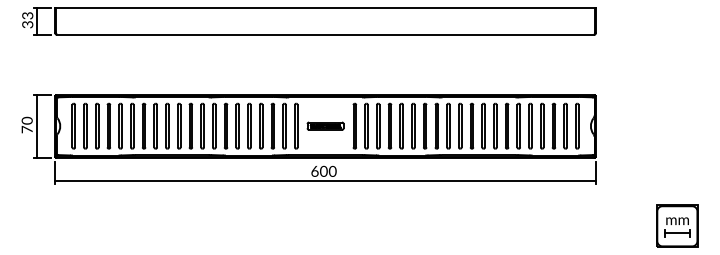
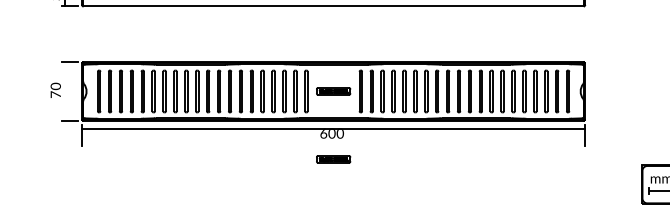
line: (36, 125) -> (64, 90), removed
line: (325, 181) -> (333, 128), moved
part: (325, 198) -> (333, 158), added

